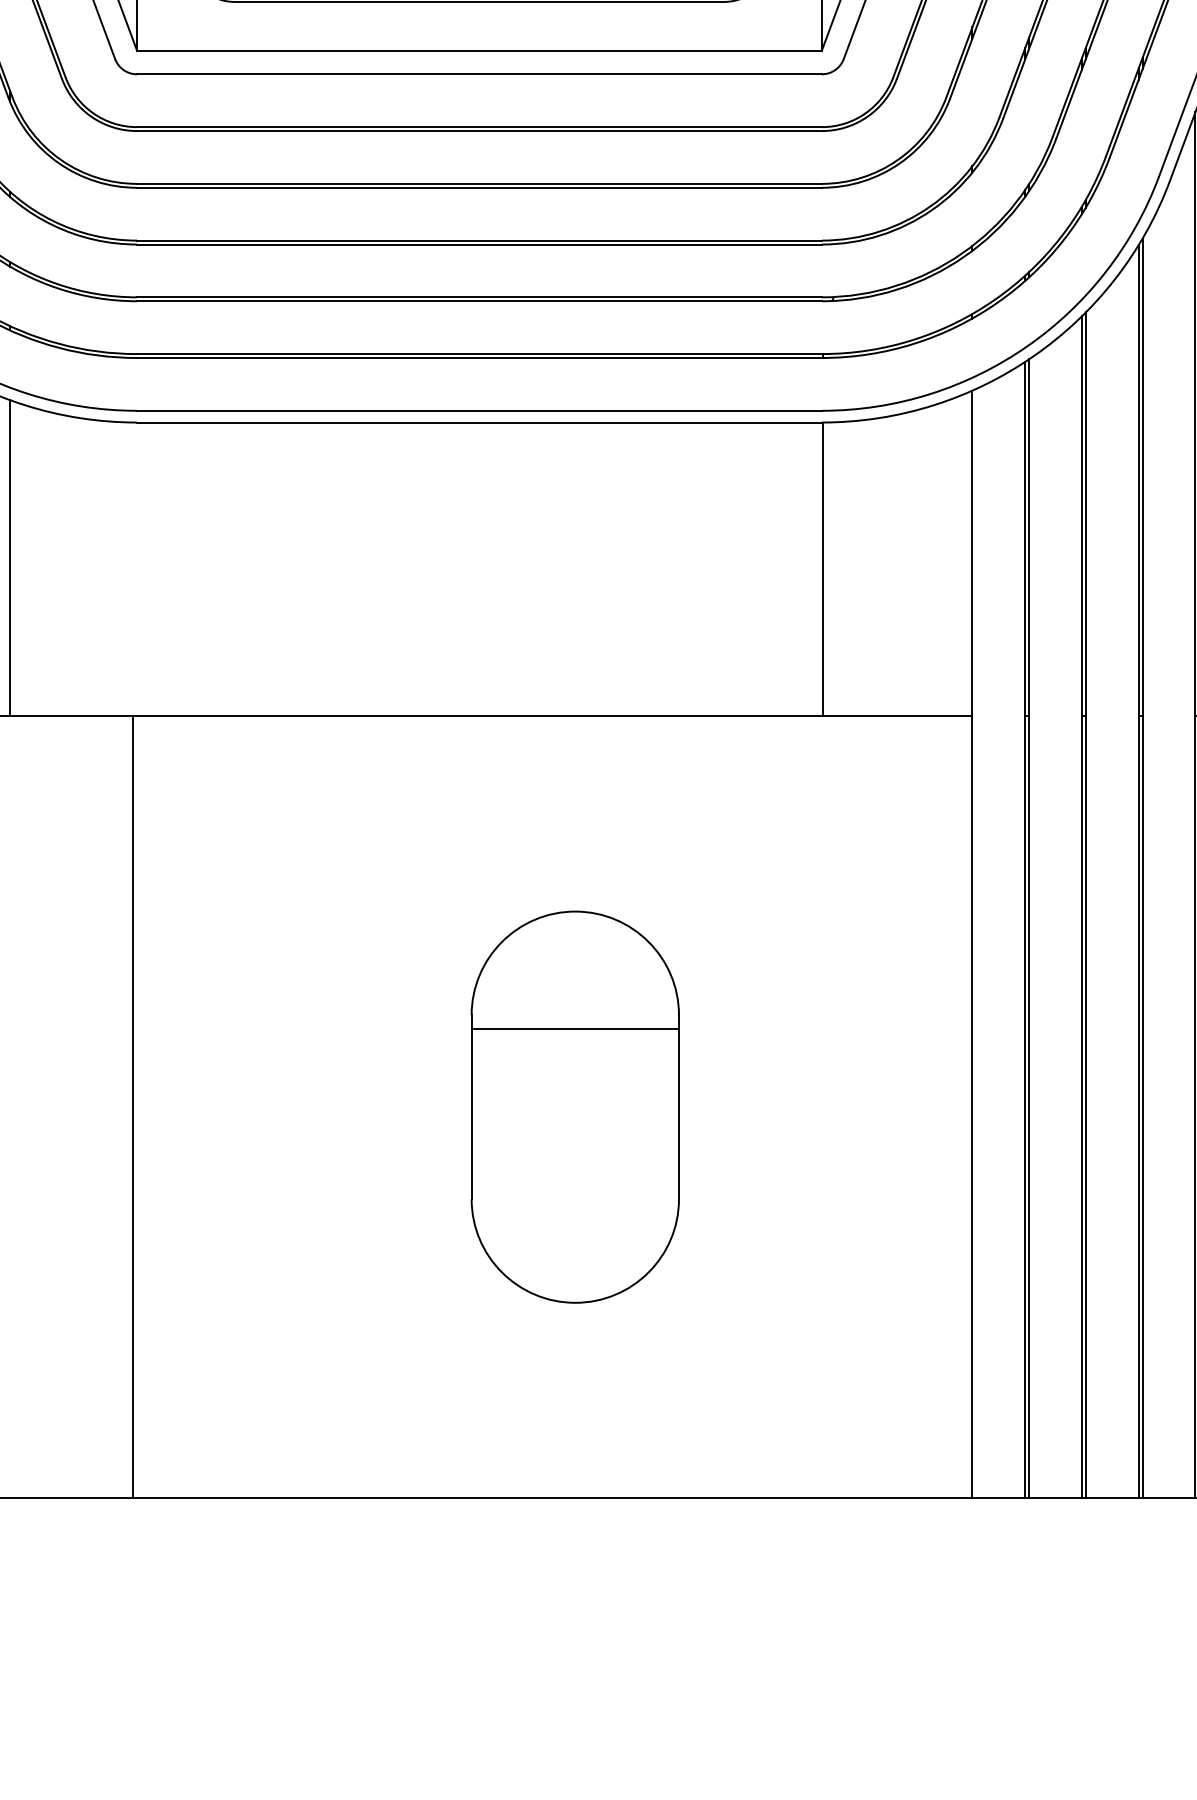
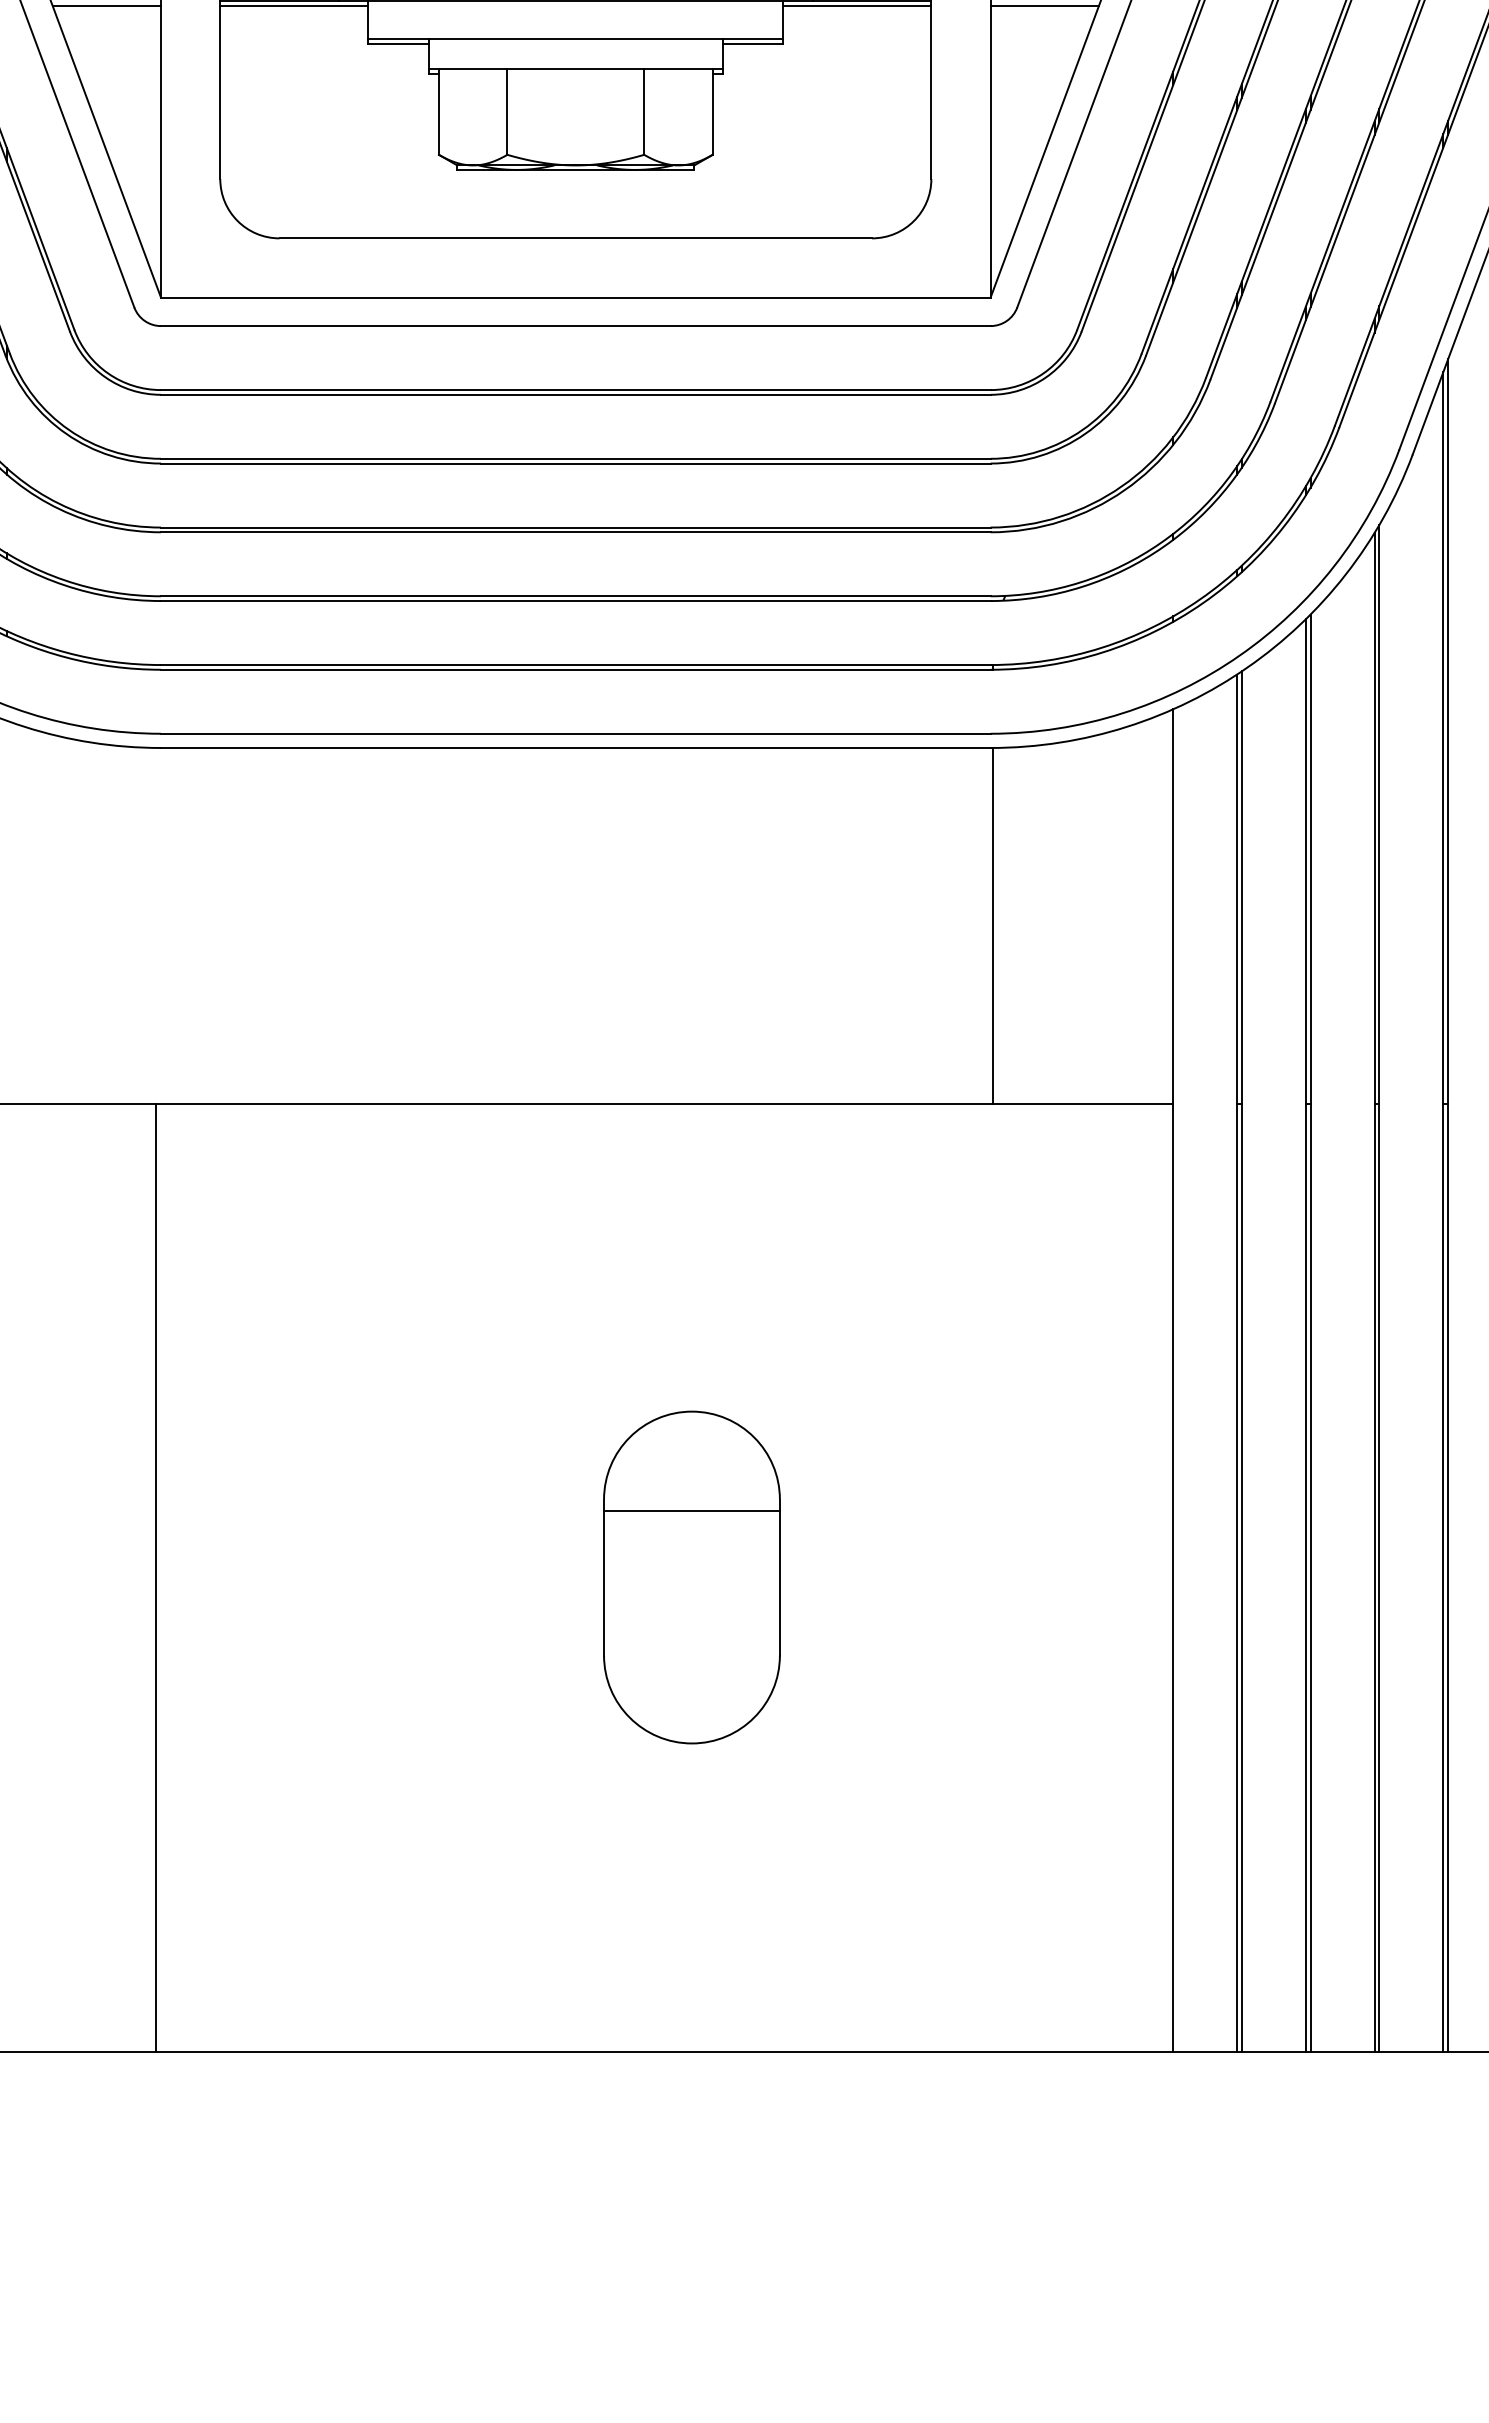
line: (9, 557) -> (6, 911), removed
part: (574, 1107) -> (691, 1577), size x0.7

